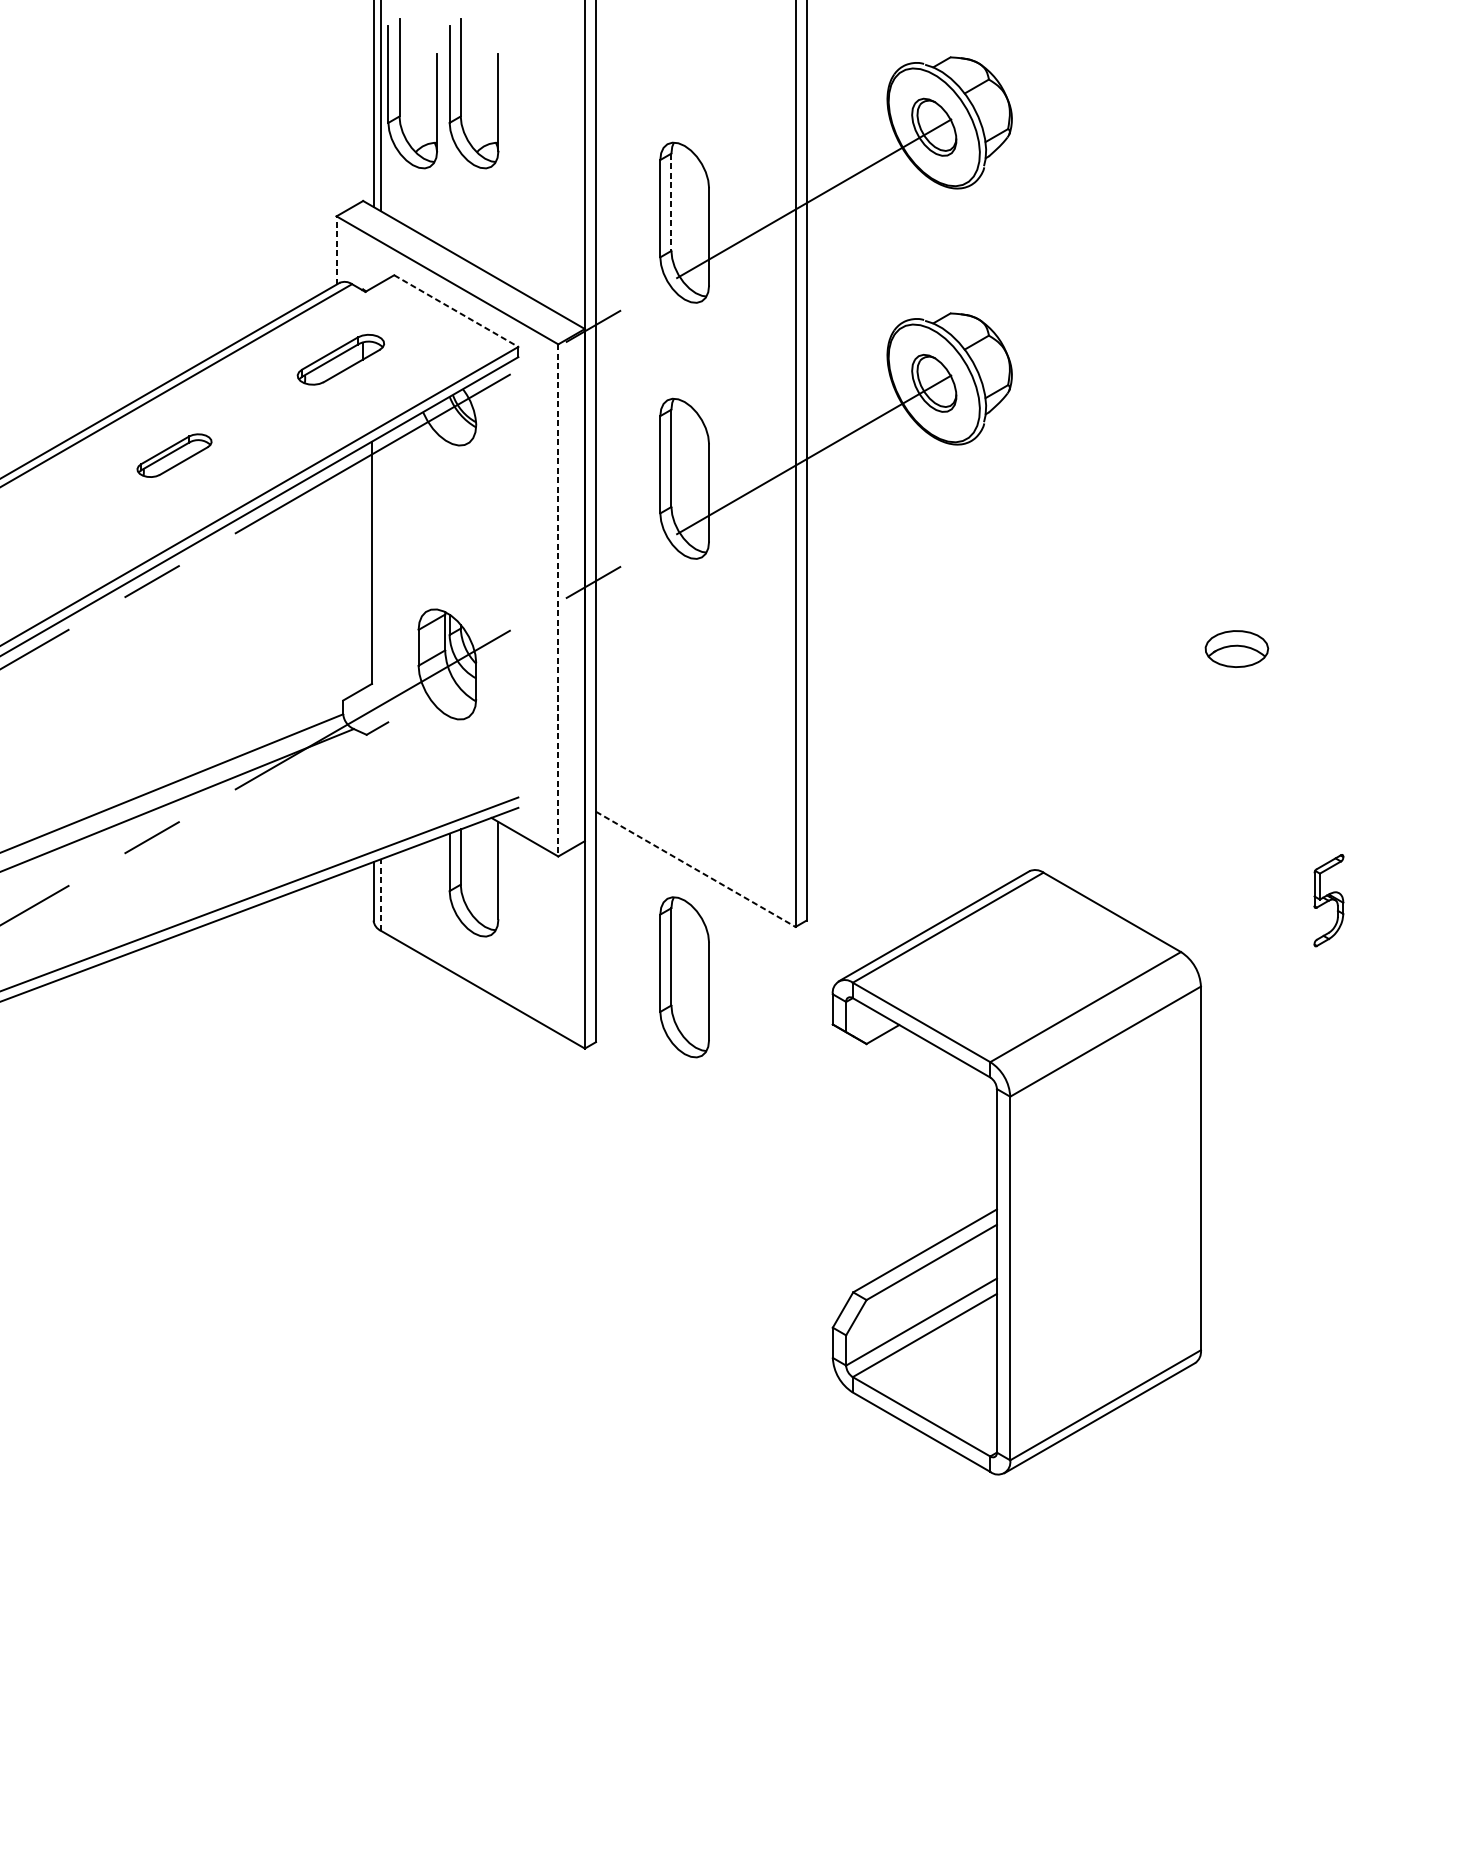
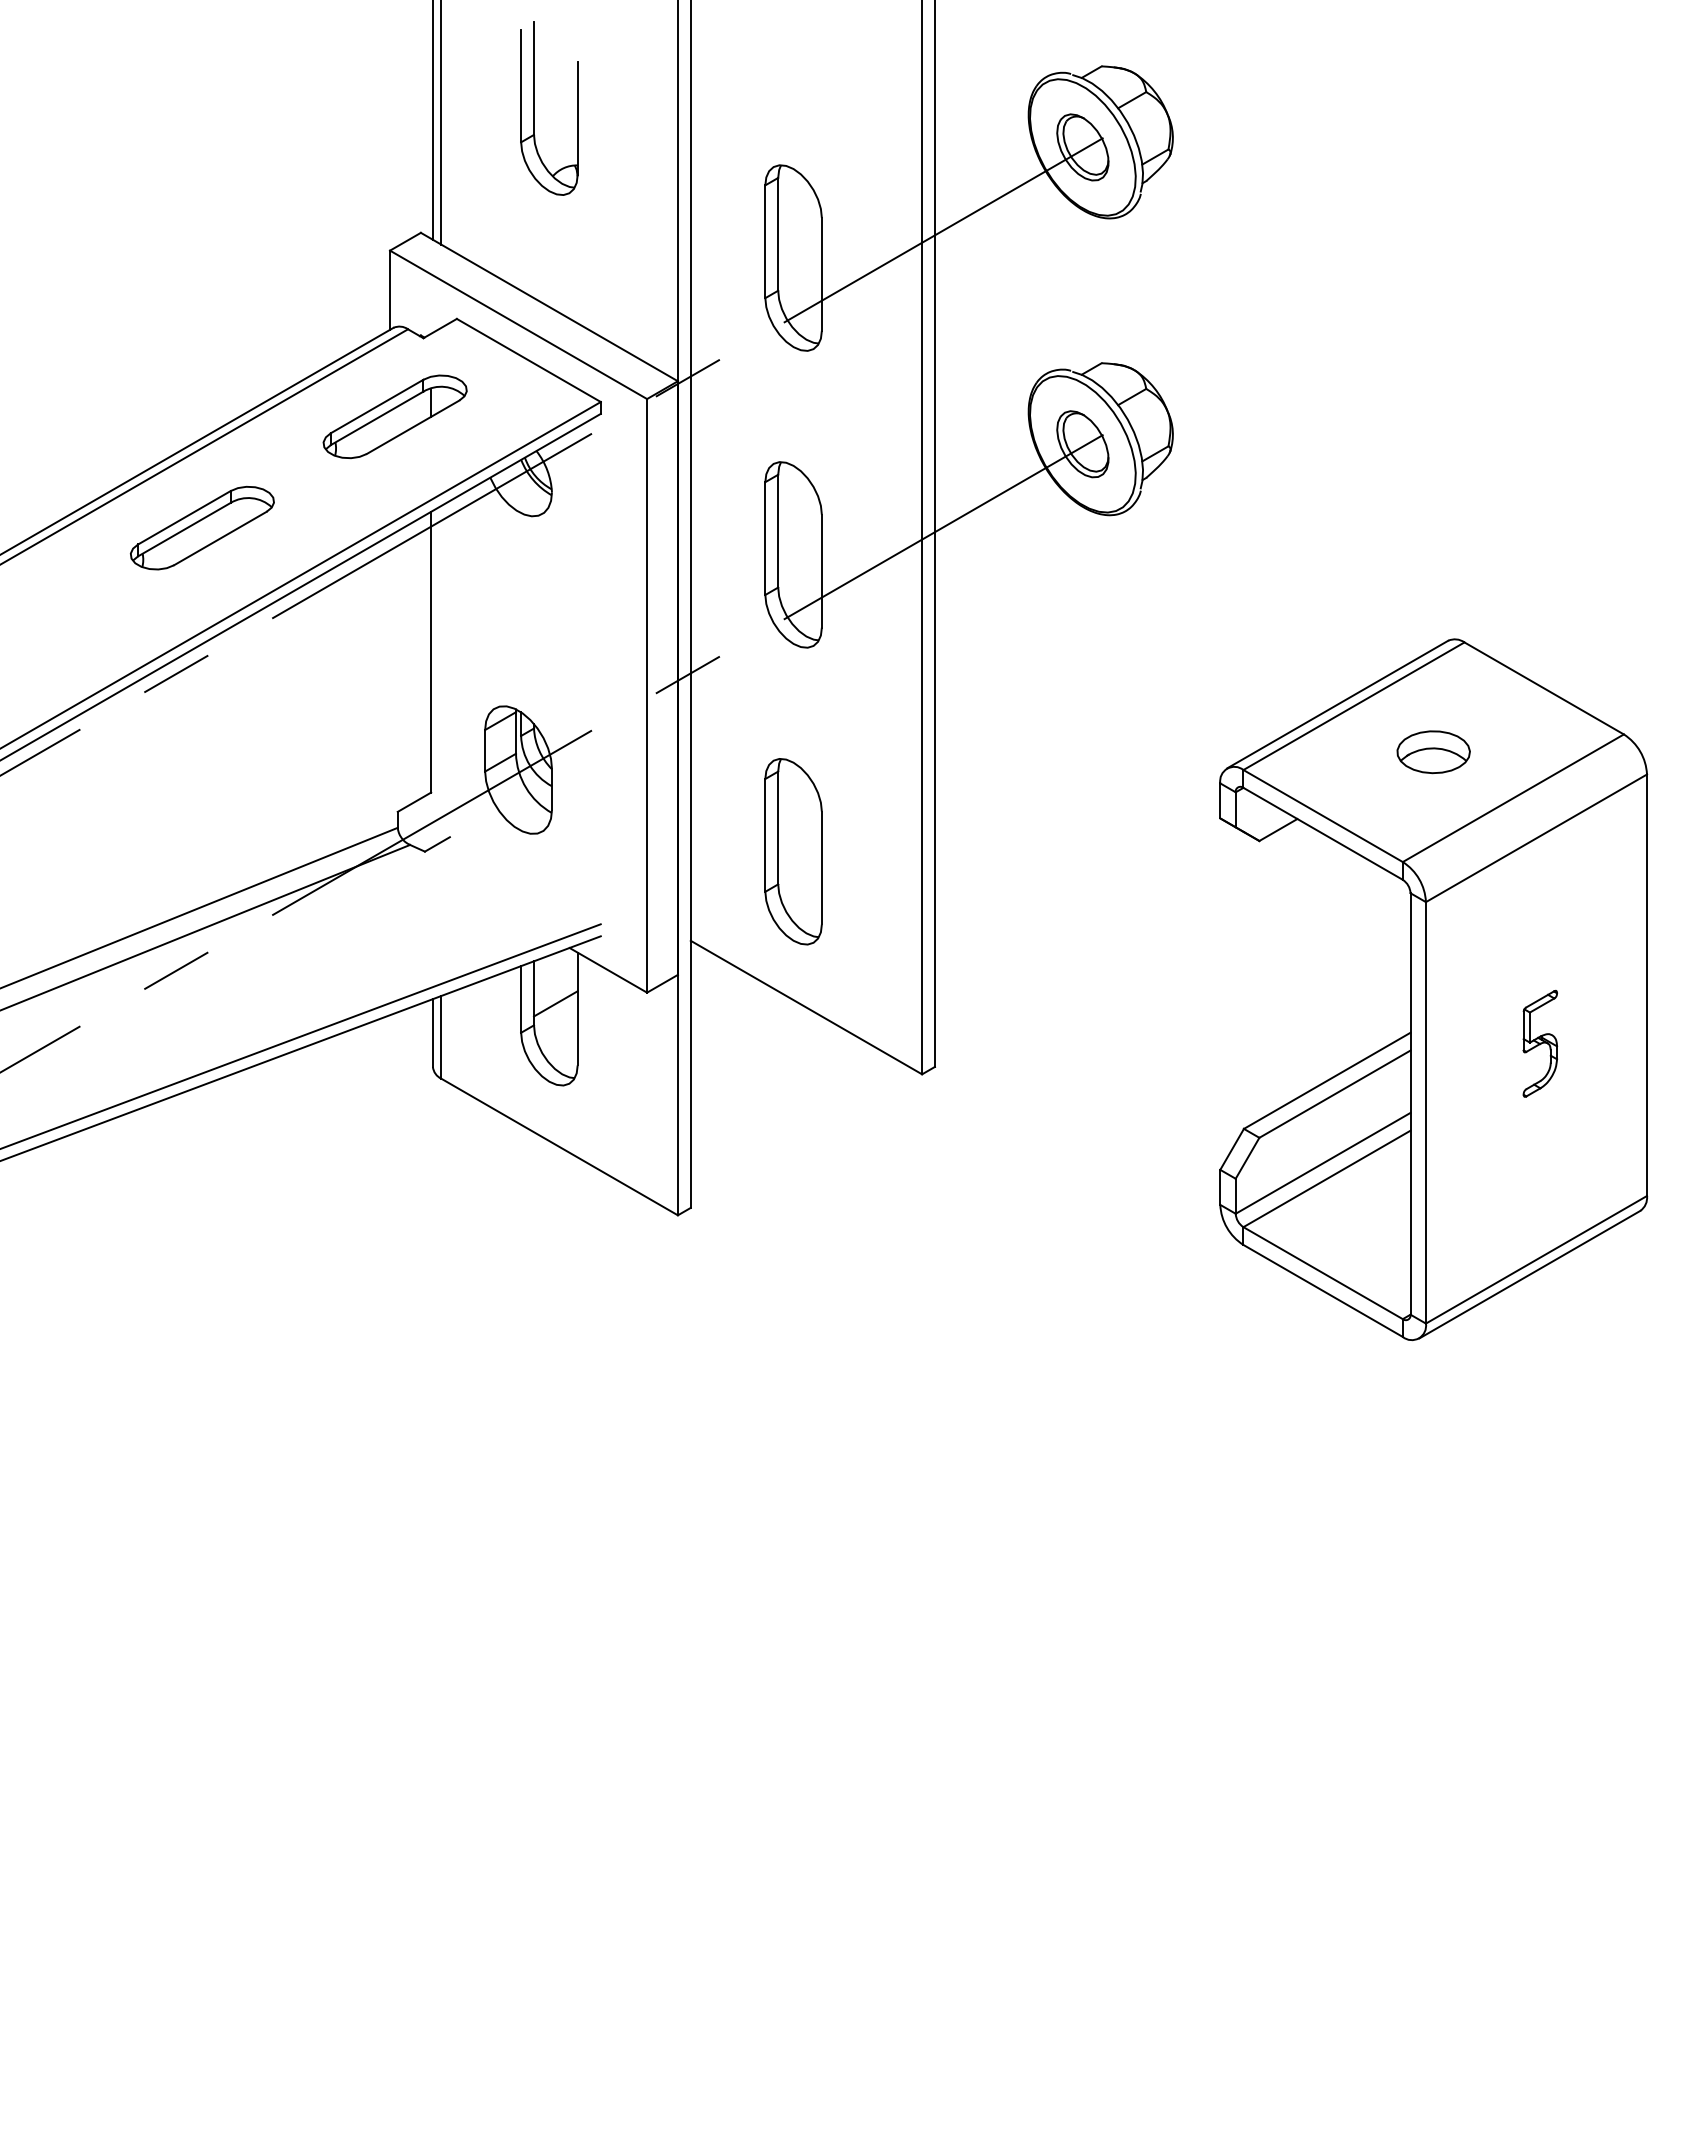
part: (399, 93) -> (463, 108), removed
line: (671, 202) -> (778, 234), dashed -> solid
line: (336, 250) -> (390, 290), dashed -> solid
line: (456, 311) -> (529, 360), dashed -> solid
part: (340, 359) -> (394, 416), size x1.43
part: (173, 455) -> (201, 527), size x1.67
line: (558, 600) -> (647, 695), dashed -> solid
line: (479, 865) -> (555, 1003), added
line: (695, 869) -> (806, 1007), dashed -> solid
line: (380, 894) -> (441, 1036), dashed -> solid
part: (684, 977) -> (793, 851), moved
part: (1016, 1172) -> (1433, 989), moved

